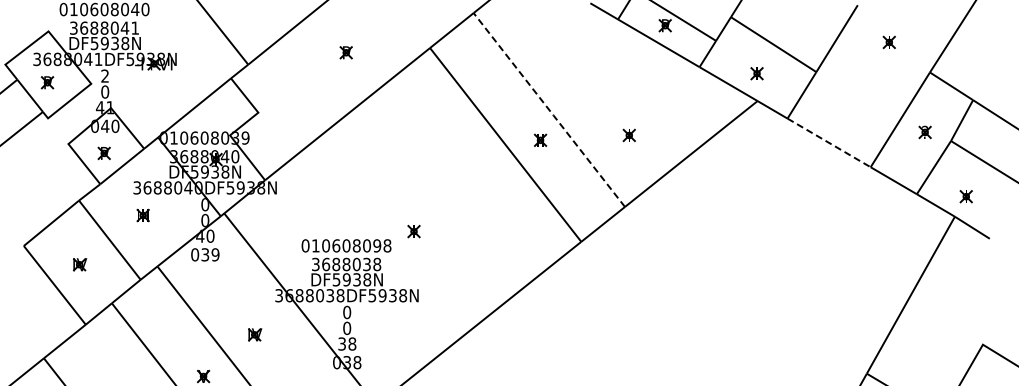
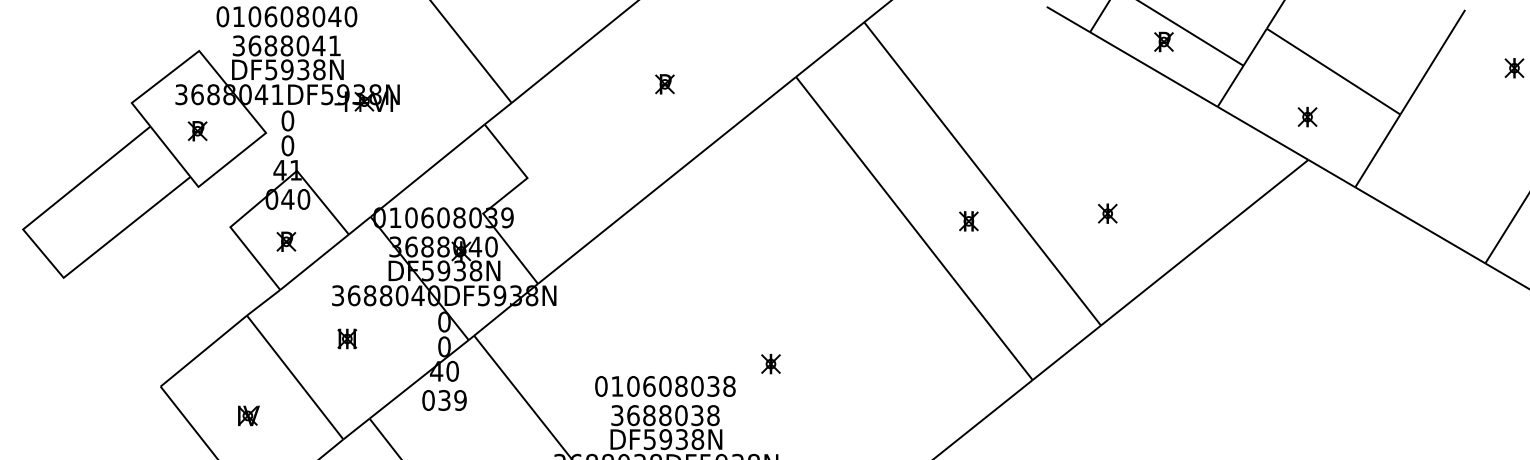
text: (105, 75) -> (288, 119), 2 -> 0
line: (549, 110) -> (982, 174), dashed -> solid
line: (829, 143) -> (1420, 226), dashed -> solid
text: (377, 245) -> (713, 385), 010608098 -> 010608038

